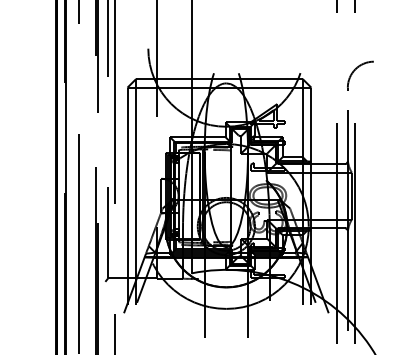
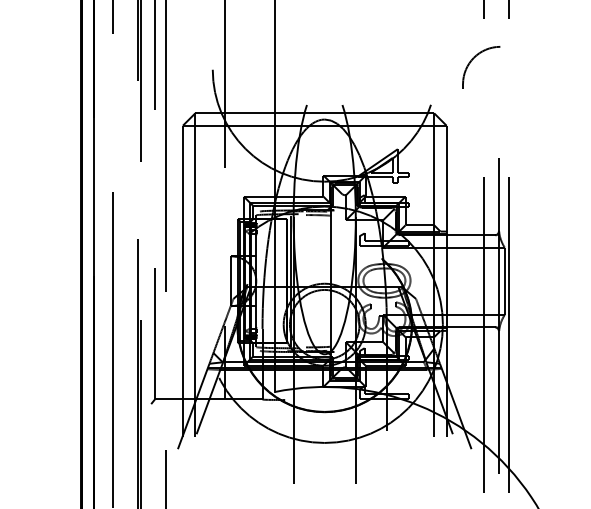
part: (355, 70) -> (474, 59), moved

